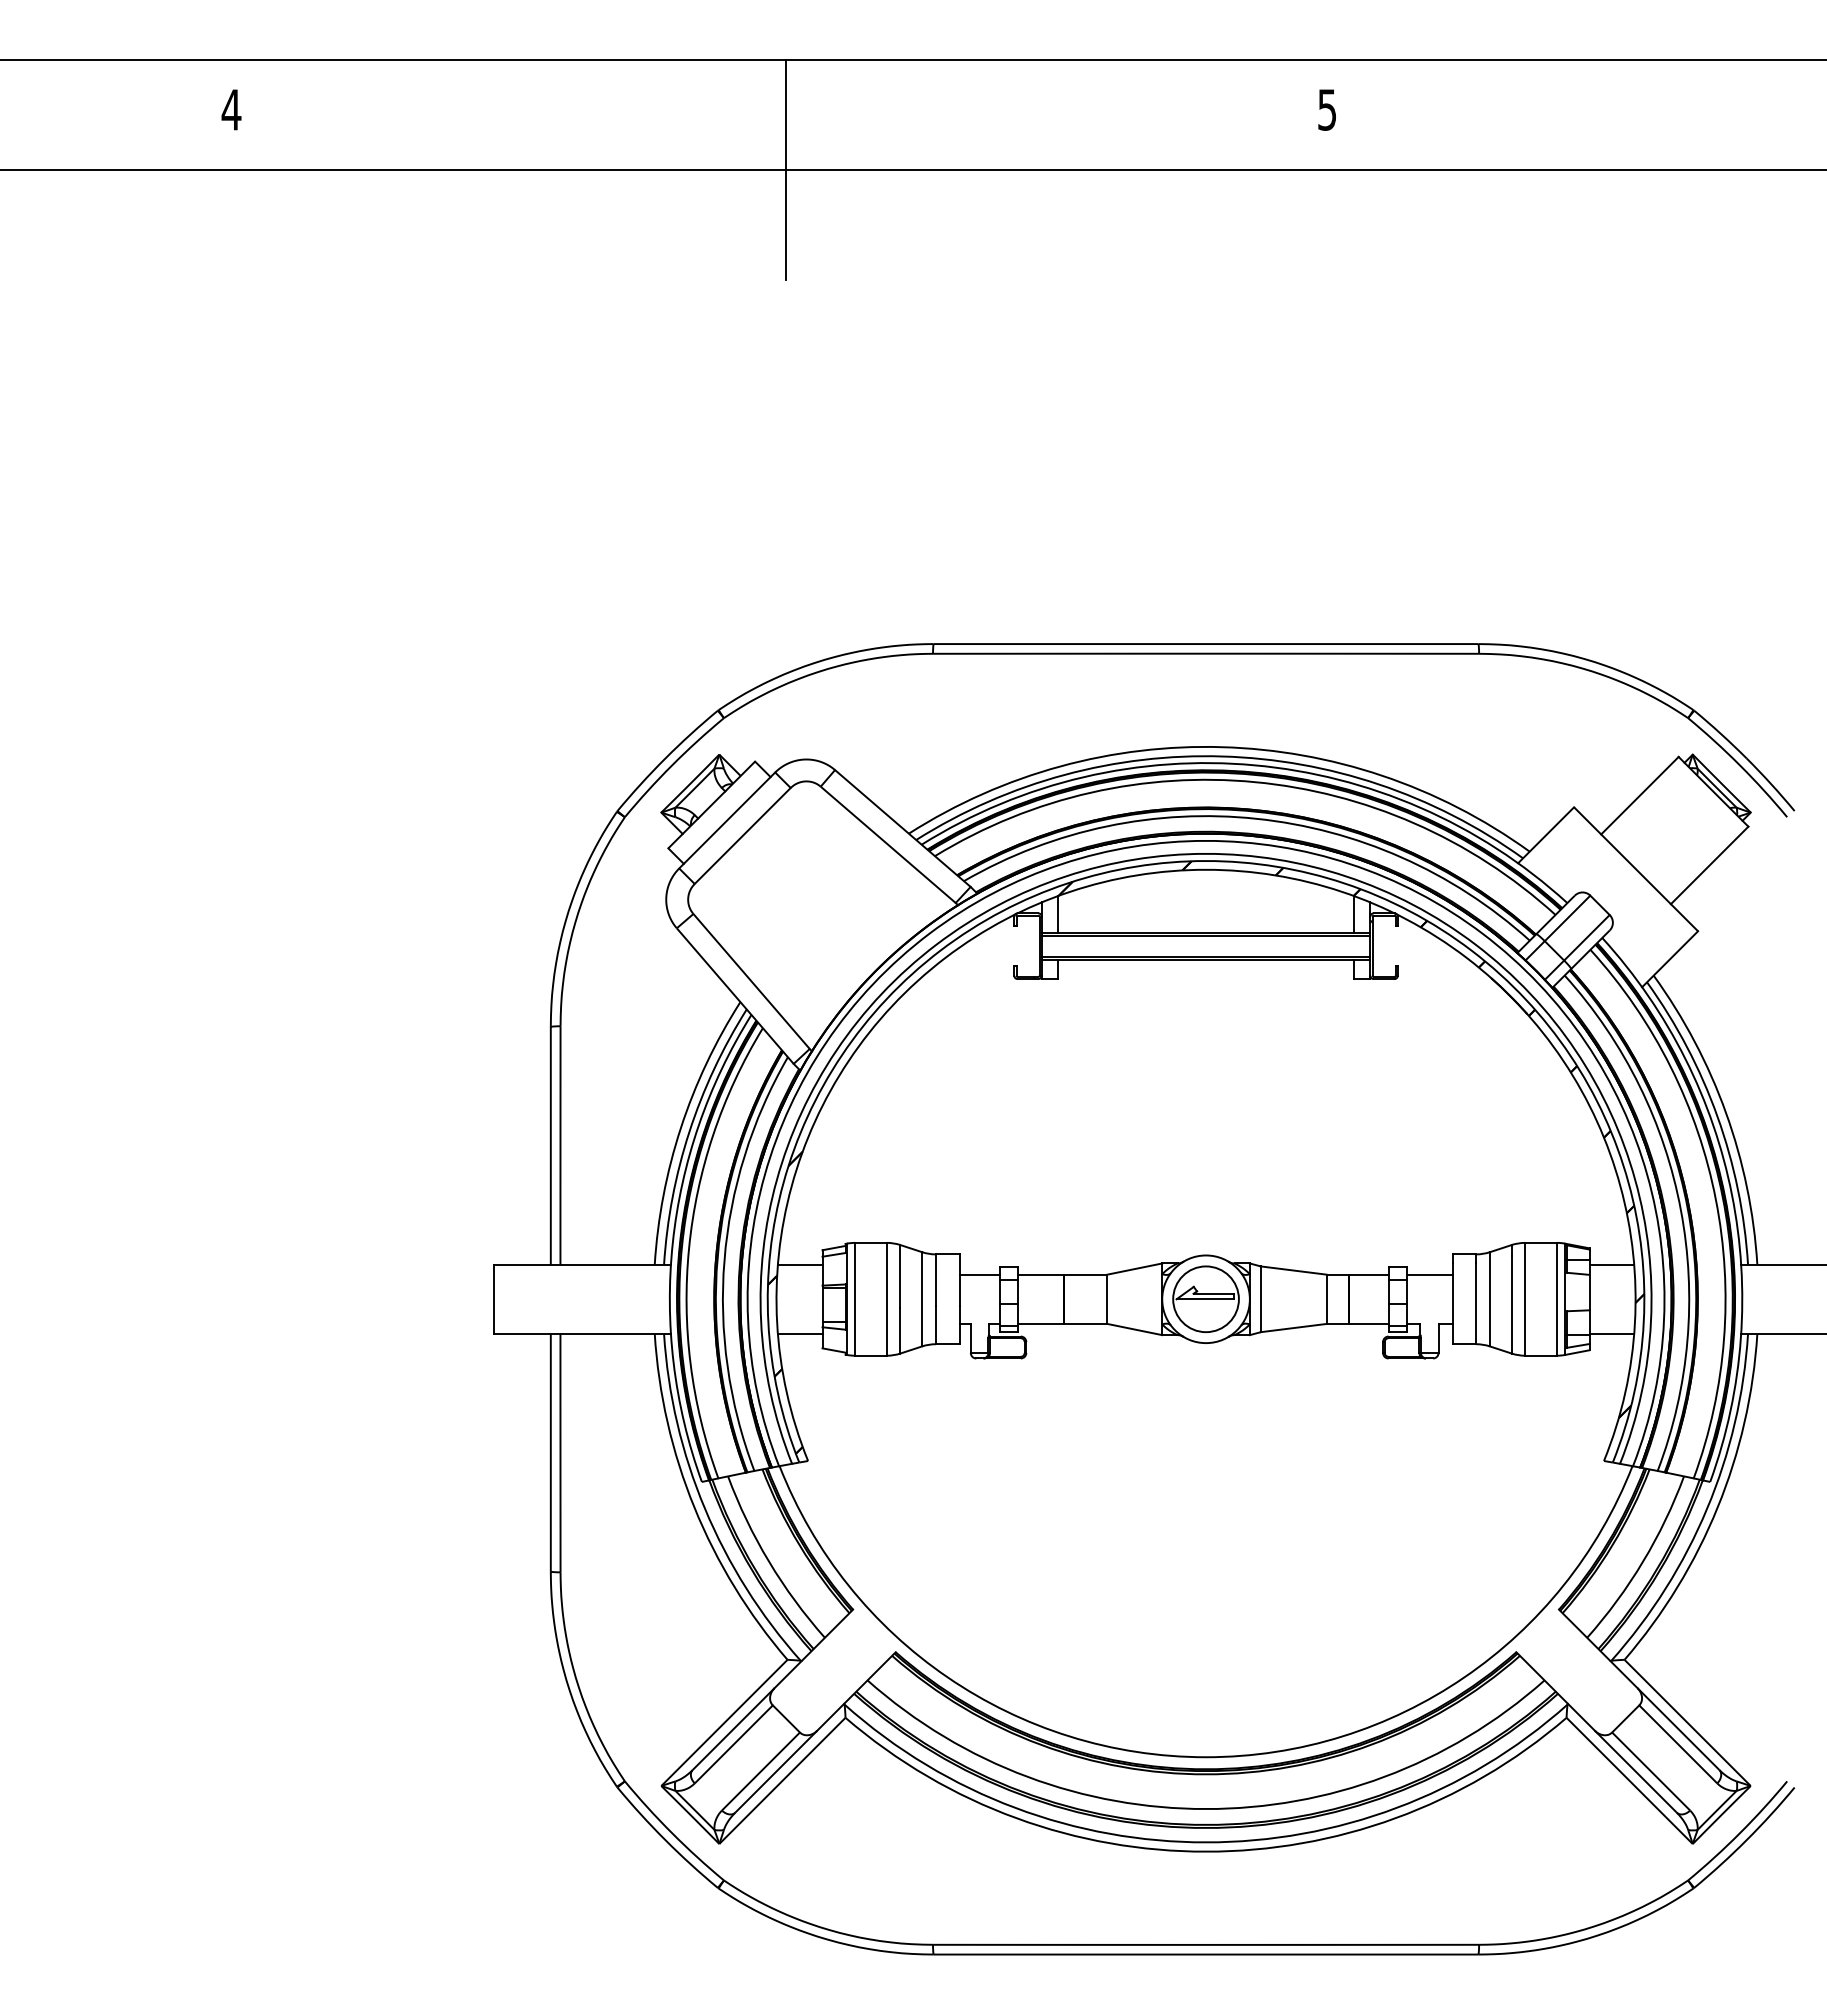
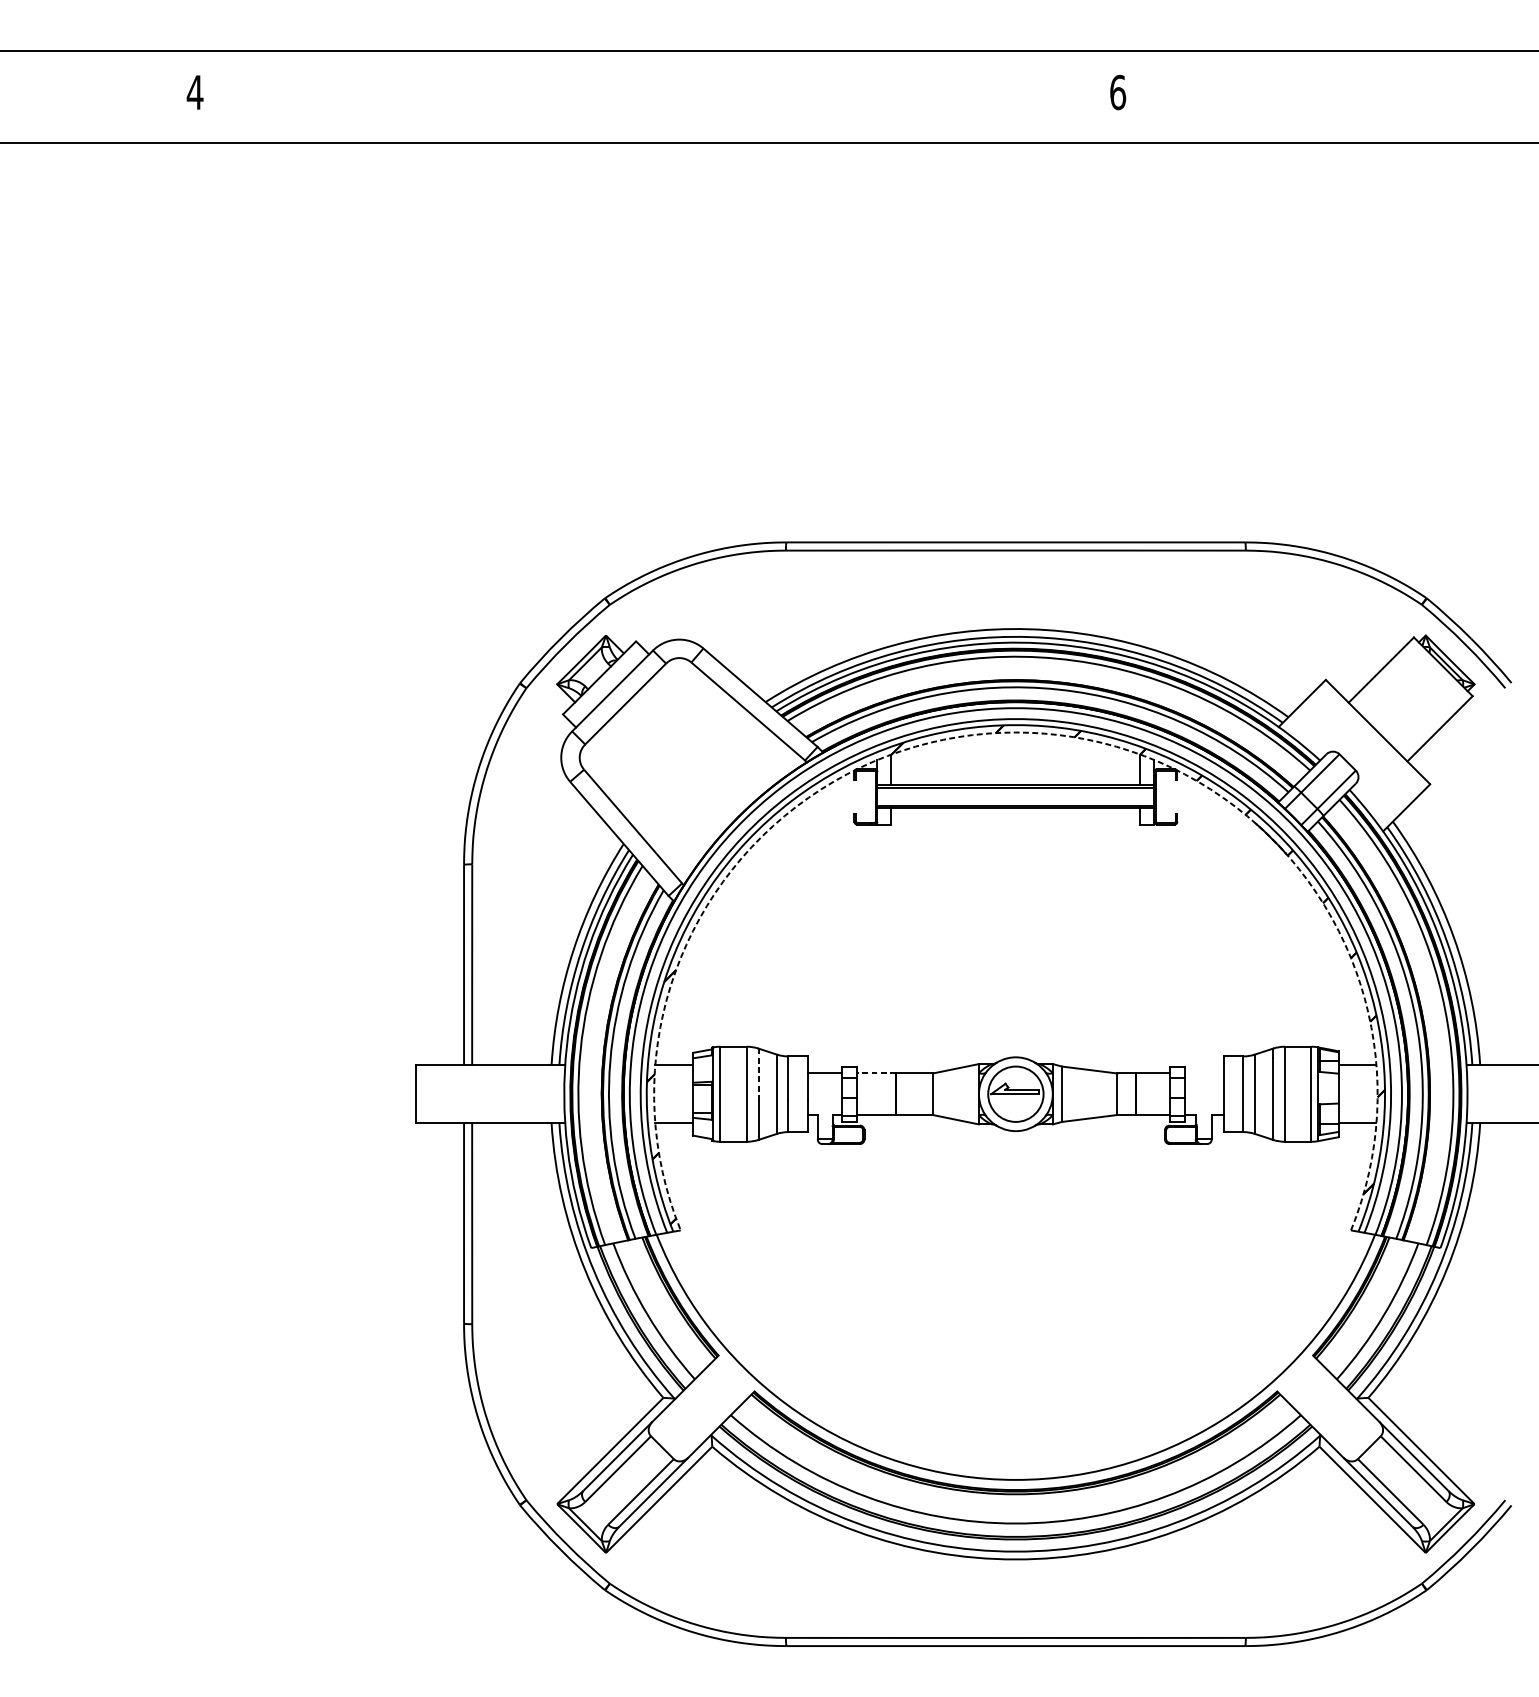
text: (1327, 109) -> (1118, 92), 5 -> 6
line: (785, 169) -> (661, 142), removed
arc: (1206, 869) -> (1016, 732), solid -> dashed
line: (1040, 1274) -> (876, 1073), solid -> dashed
line: (1429, 1274) -> (1204, 1073), removed
line: (900, 1276) -> (758, 1075), solid -> dashed

